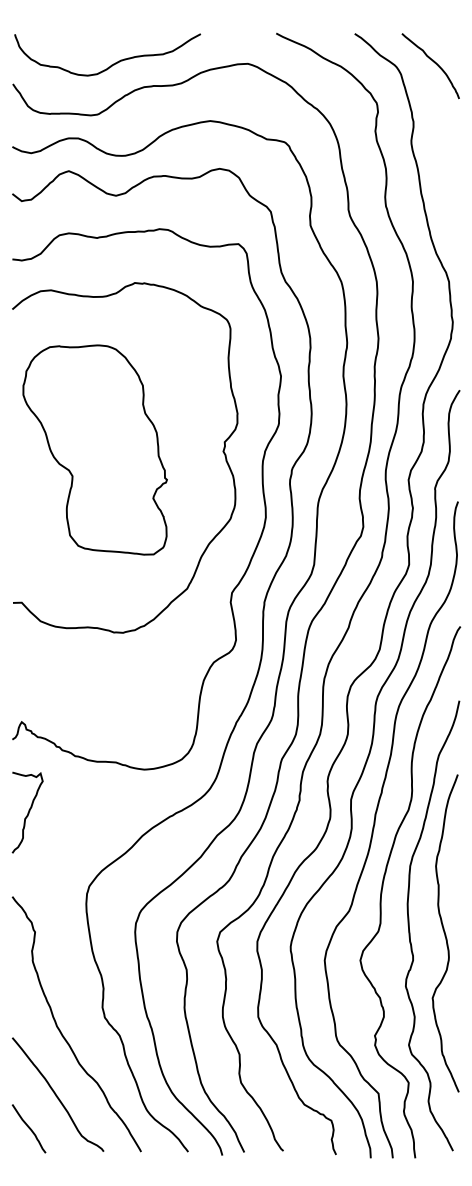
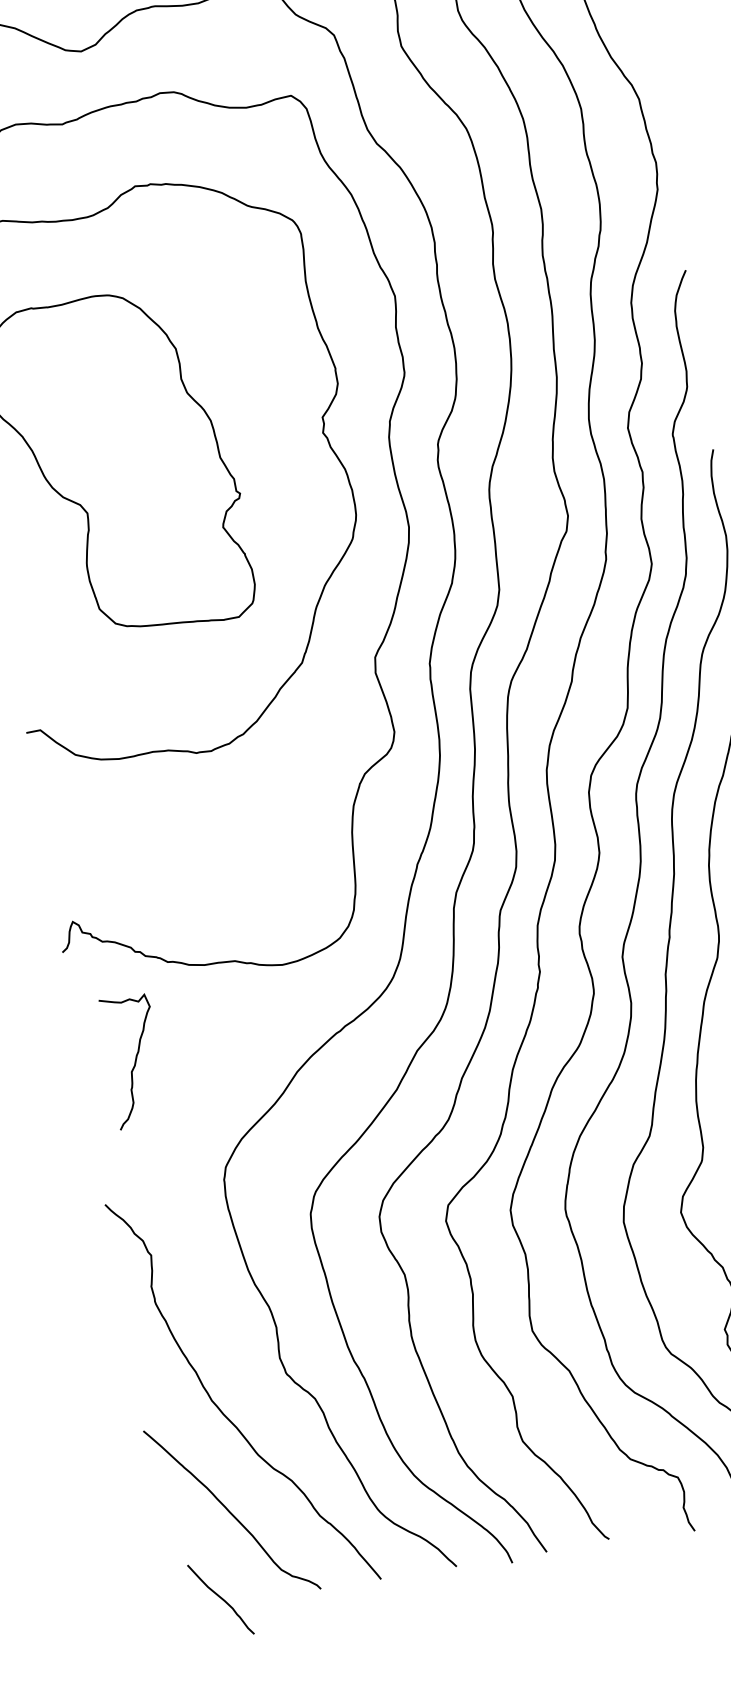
curve: (27, 812) -> (133, 1060), moved
curve: (28, 1128) -> (219, 1599), moved

